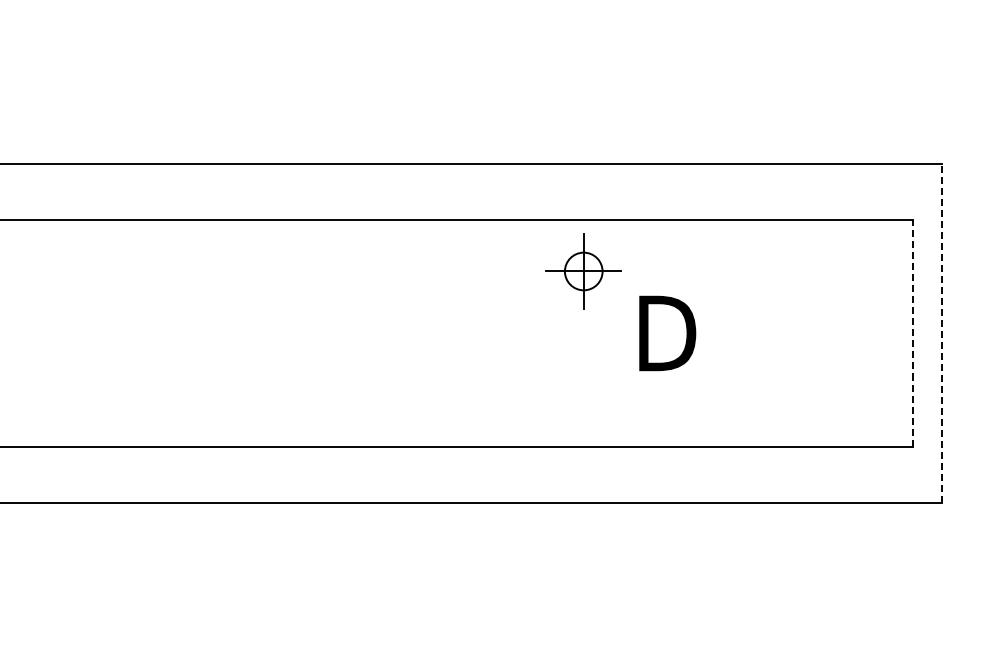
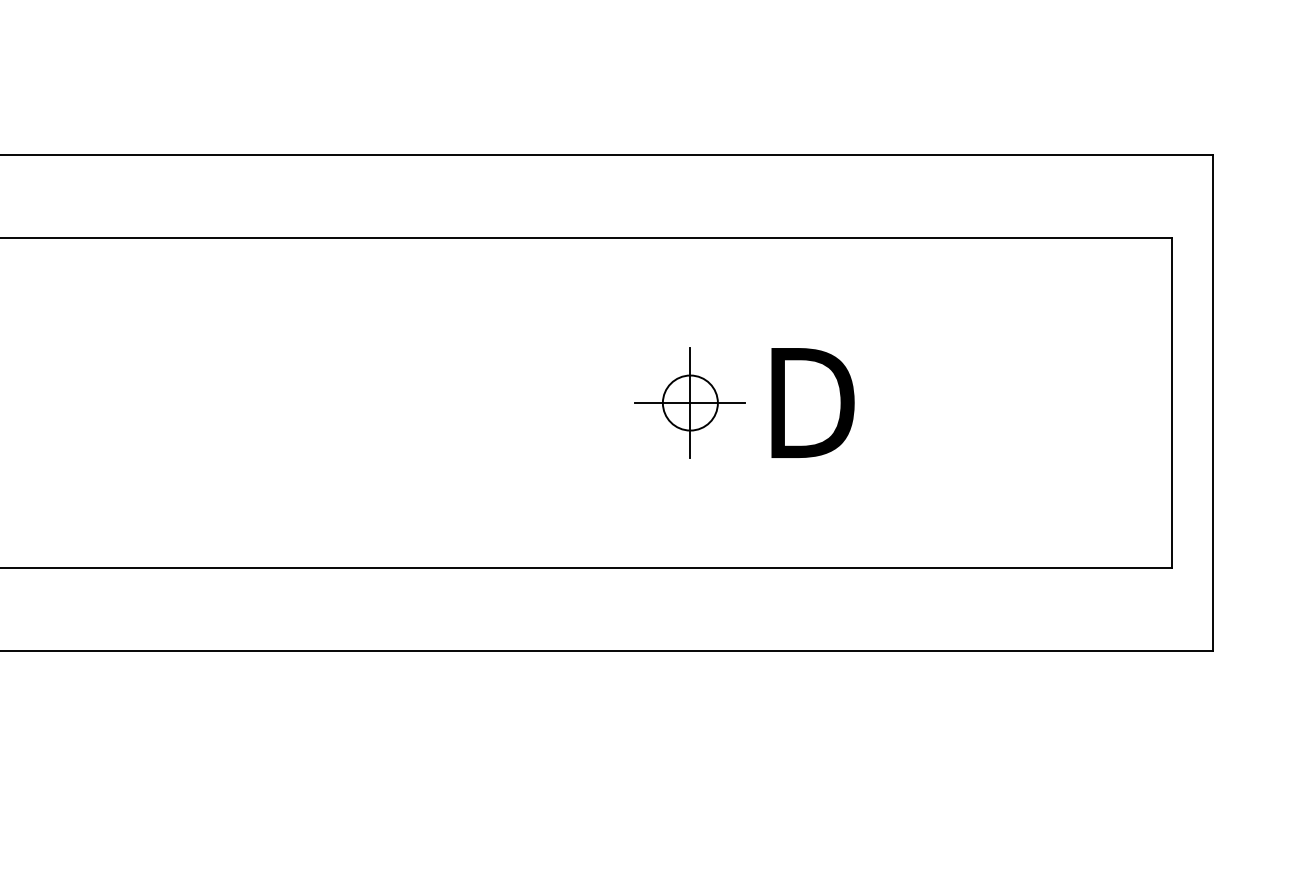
part: (583, 271) -> (690, 403), moved
line: (913, 333) -> (1172, 403), dashed -> solid
line: (941, 333) -> (1213, 403), dashed -> solid

